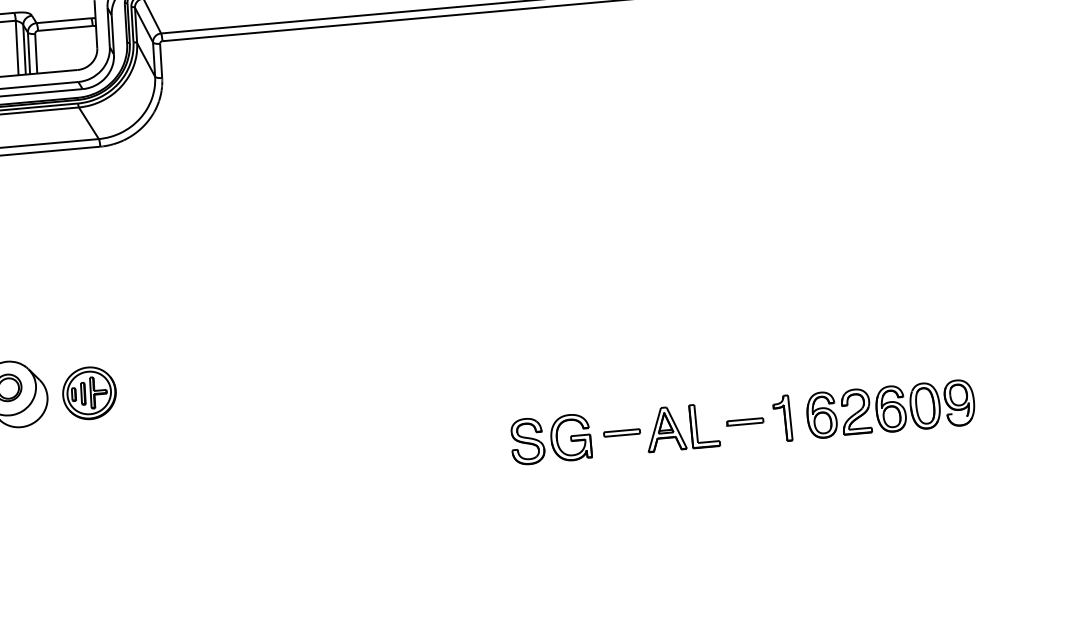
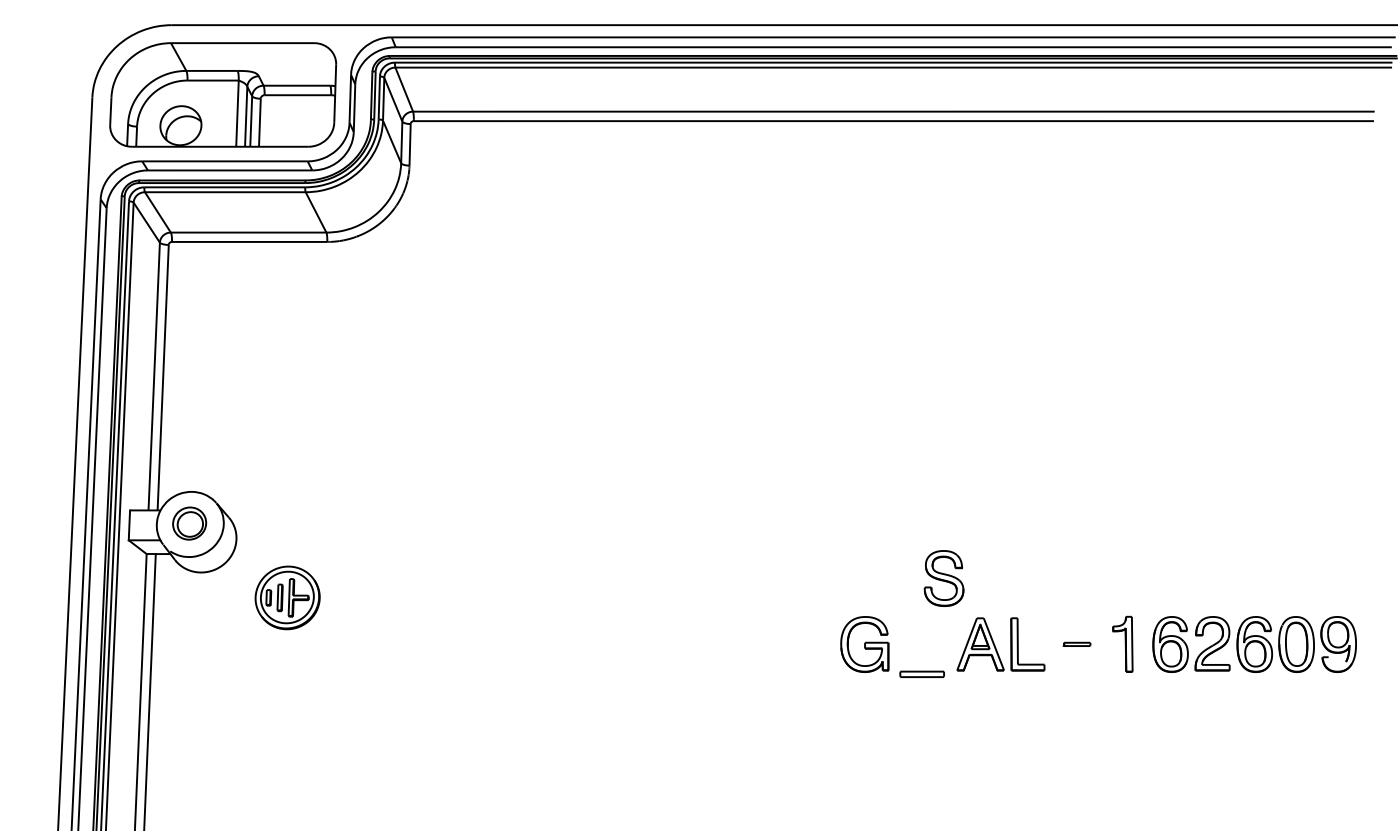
part: (89, 392) -> (287, 597), moved
part: (744, 422) -> (1076, 644), size x0.6
part: (621, 432) -> (921, 673), moved
part: (527, 441) -> (943, 578), moved

